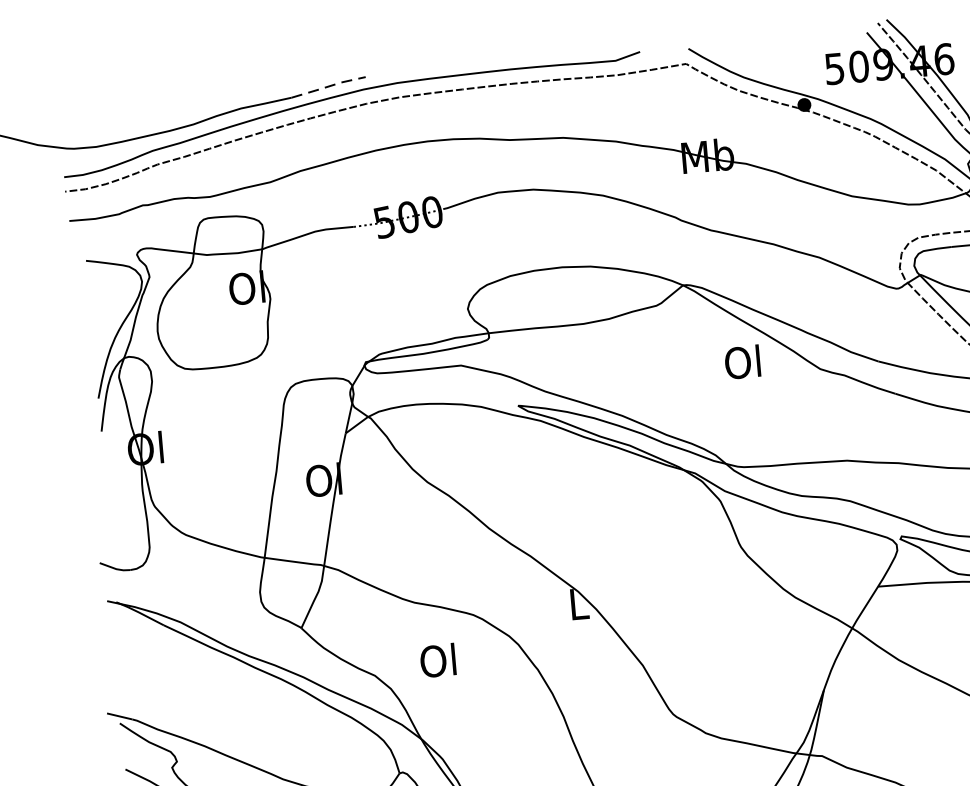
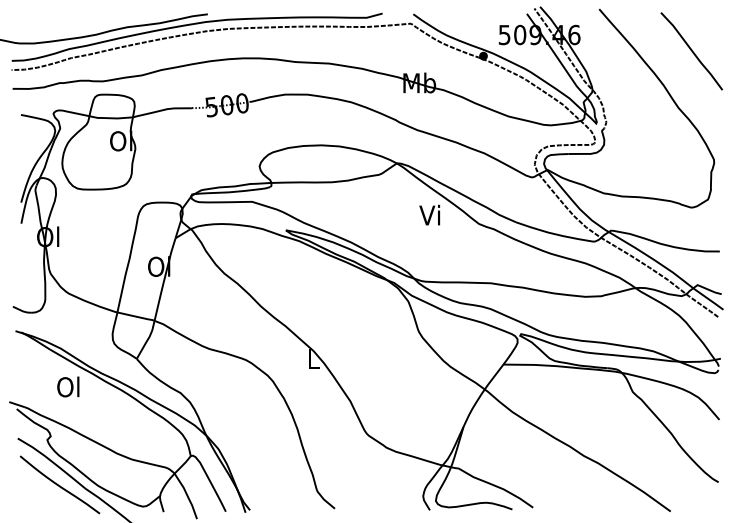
line: (329, 86) -> (184, 18), dashed -> solid
text: (742, 360) -> (430, 214), Ol -> Vi
text: (438, 659) -> (68, 386), moved

